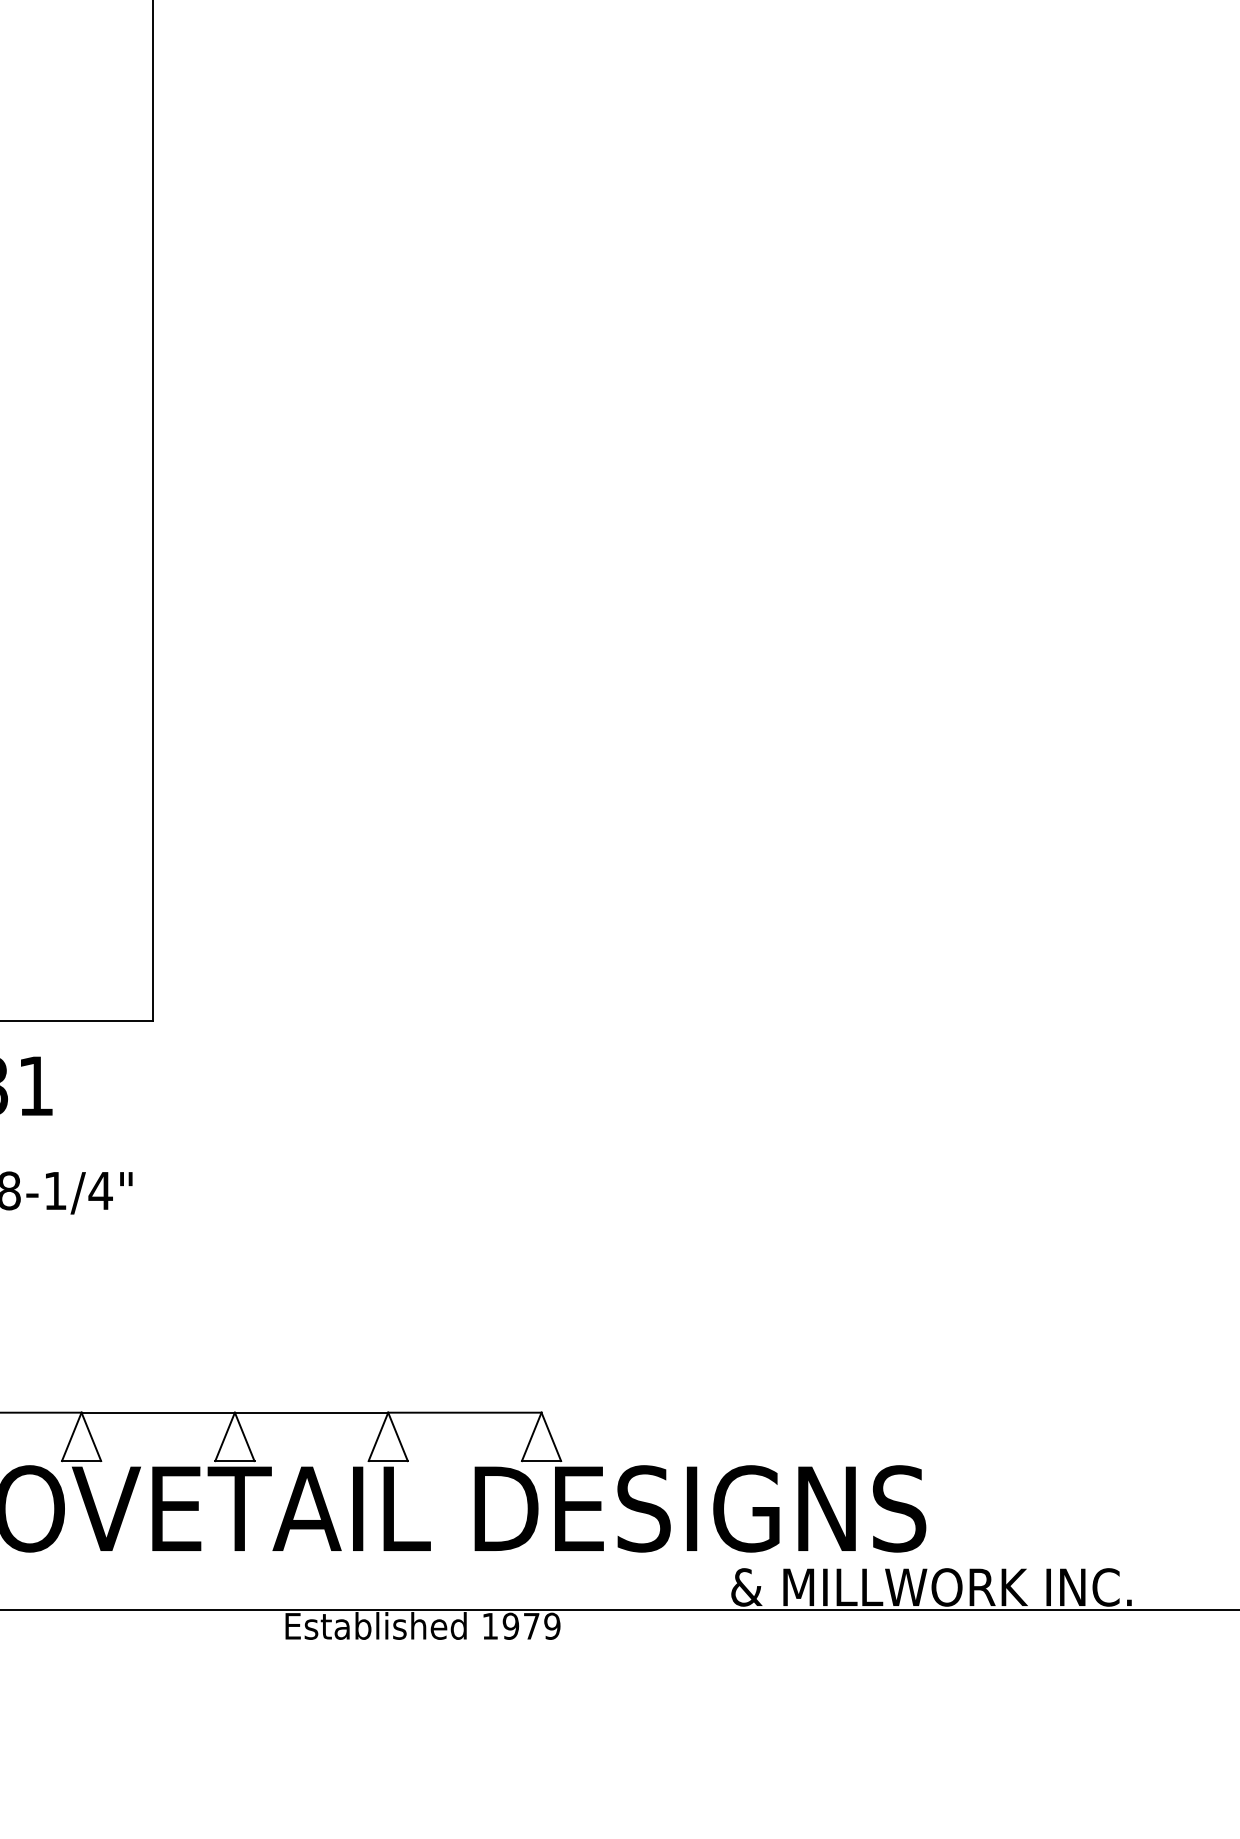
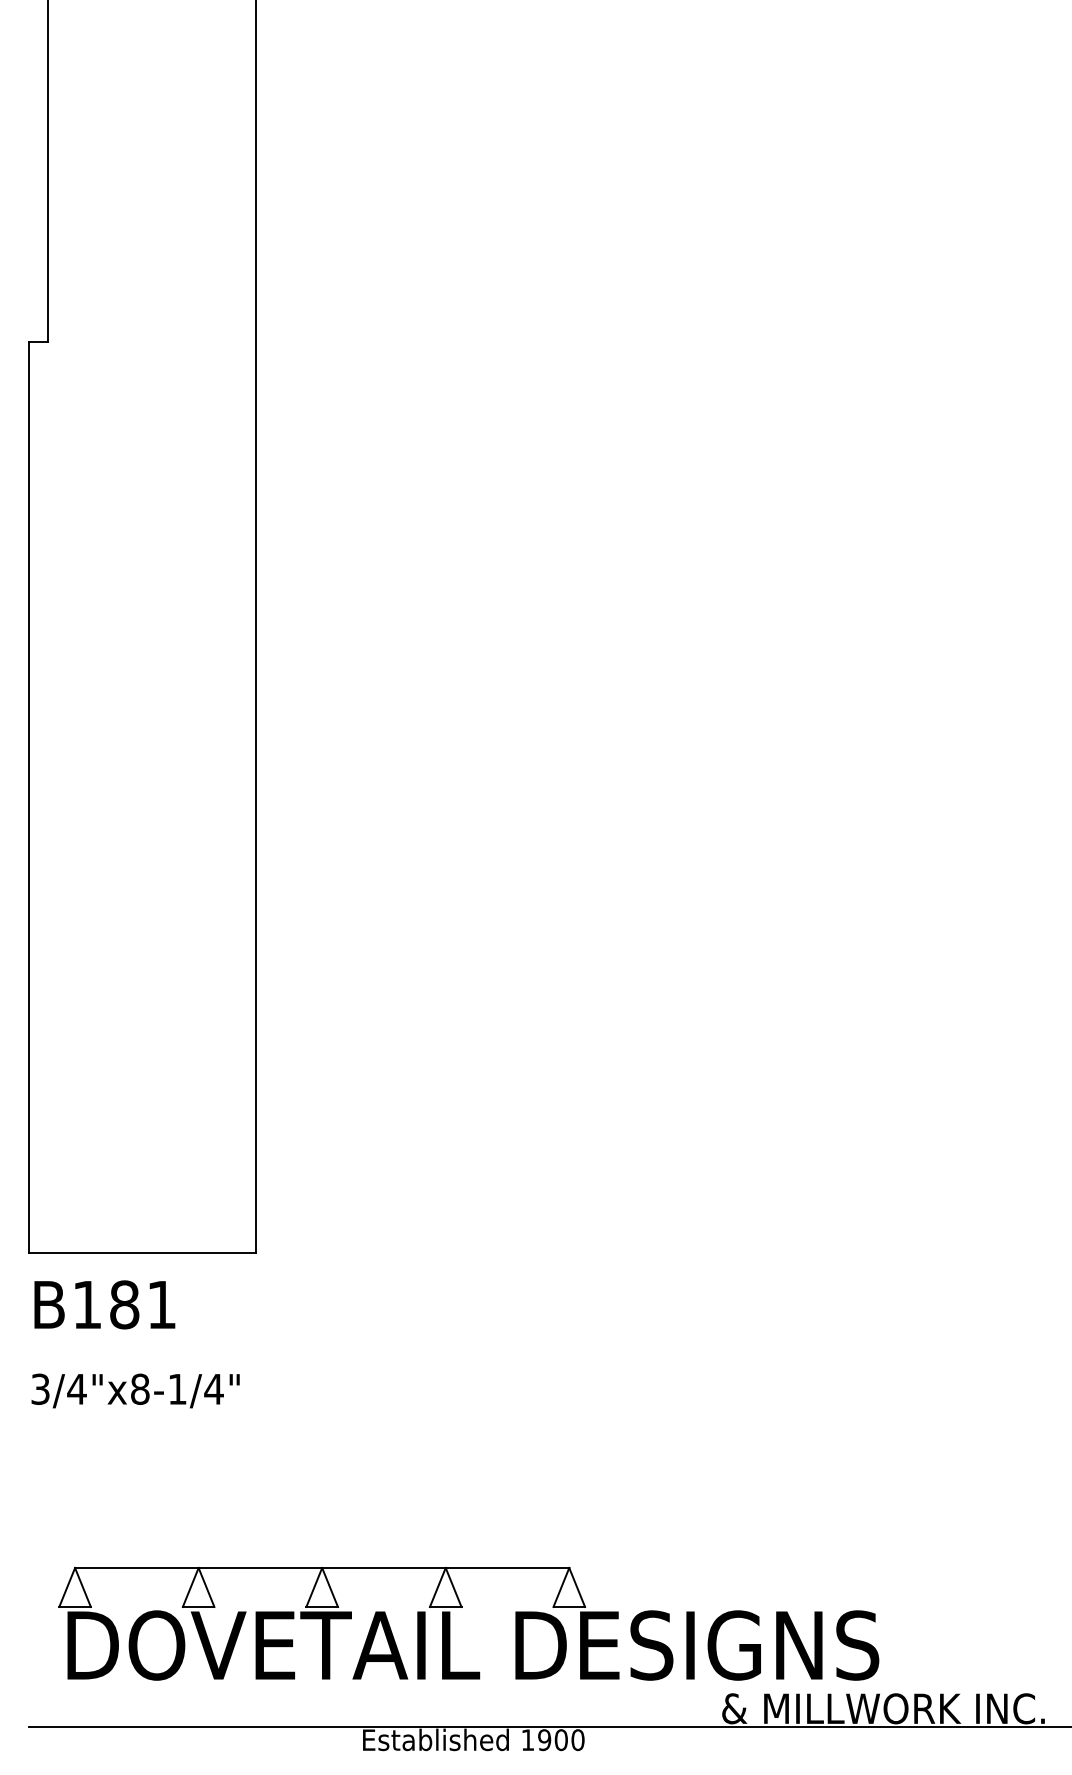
text: (541, 1626) -> (569, 1740), 1979 -> 1900

